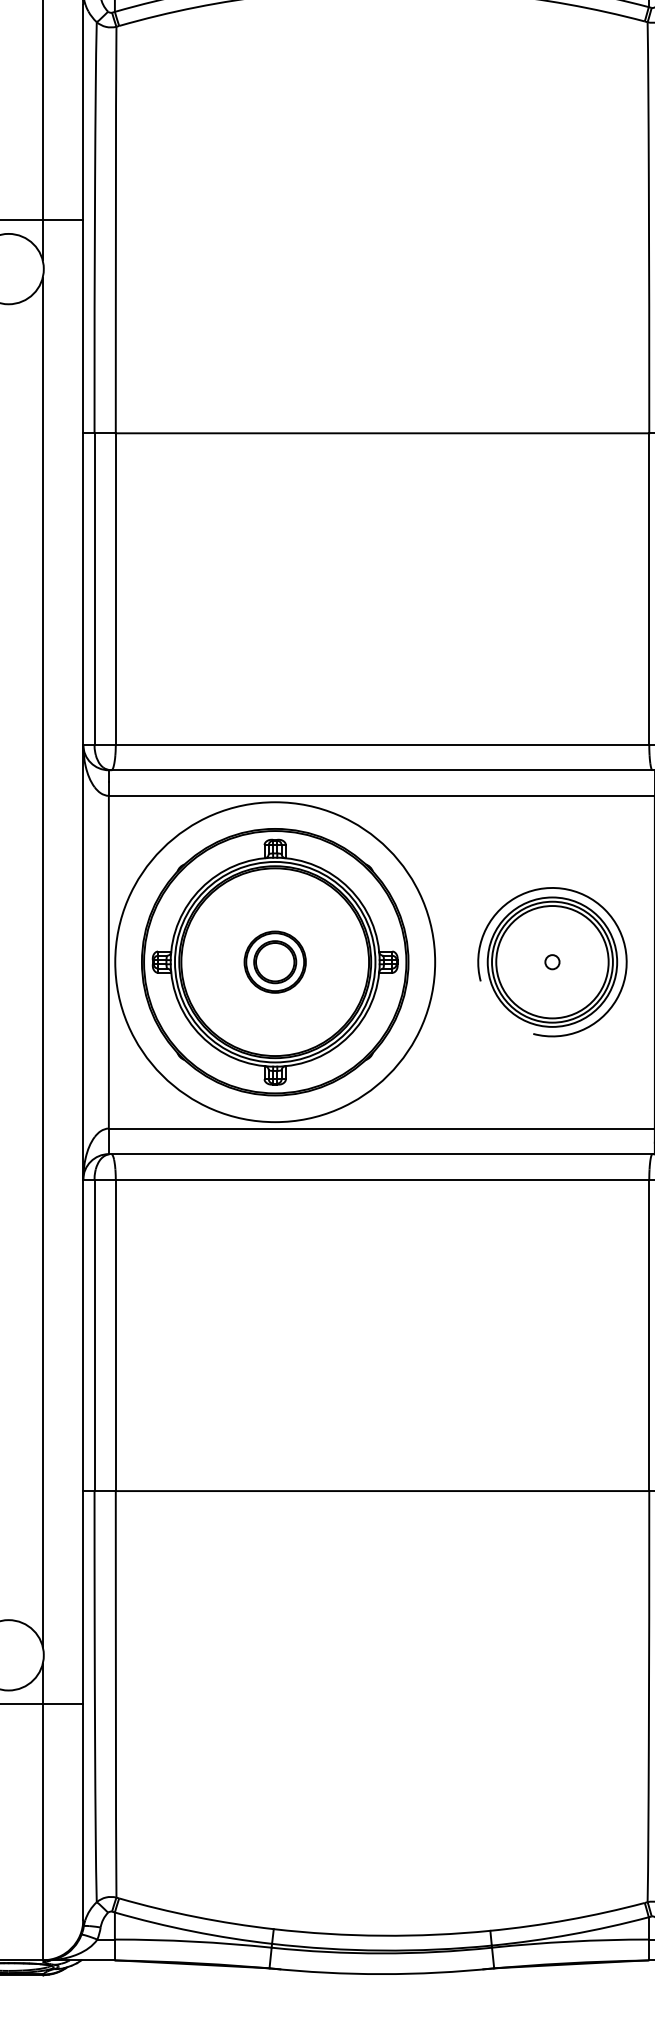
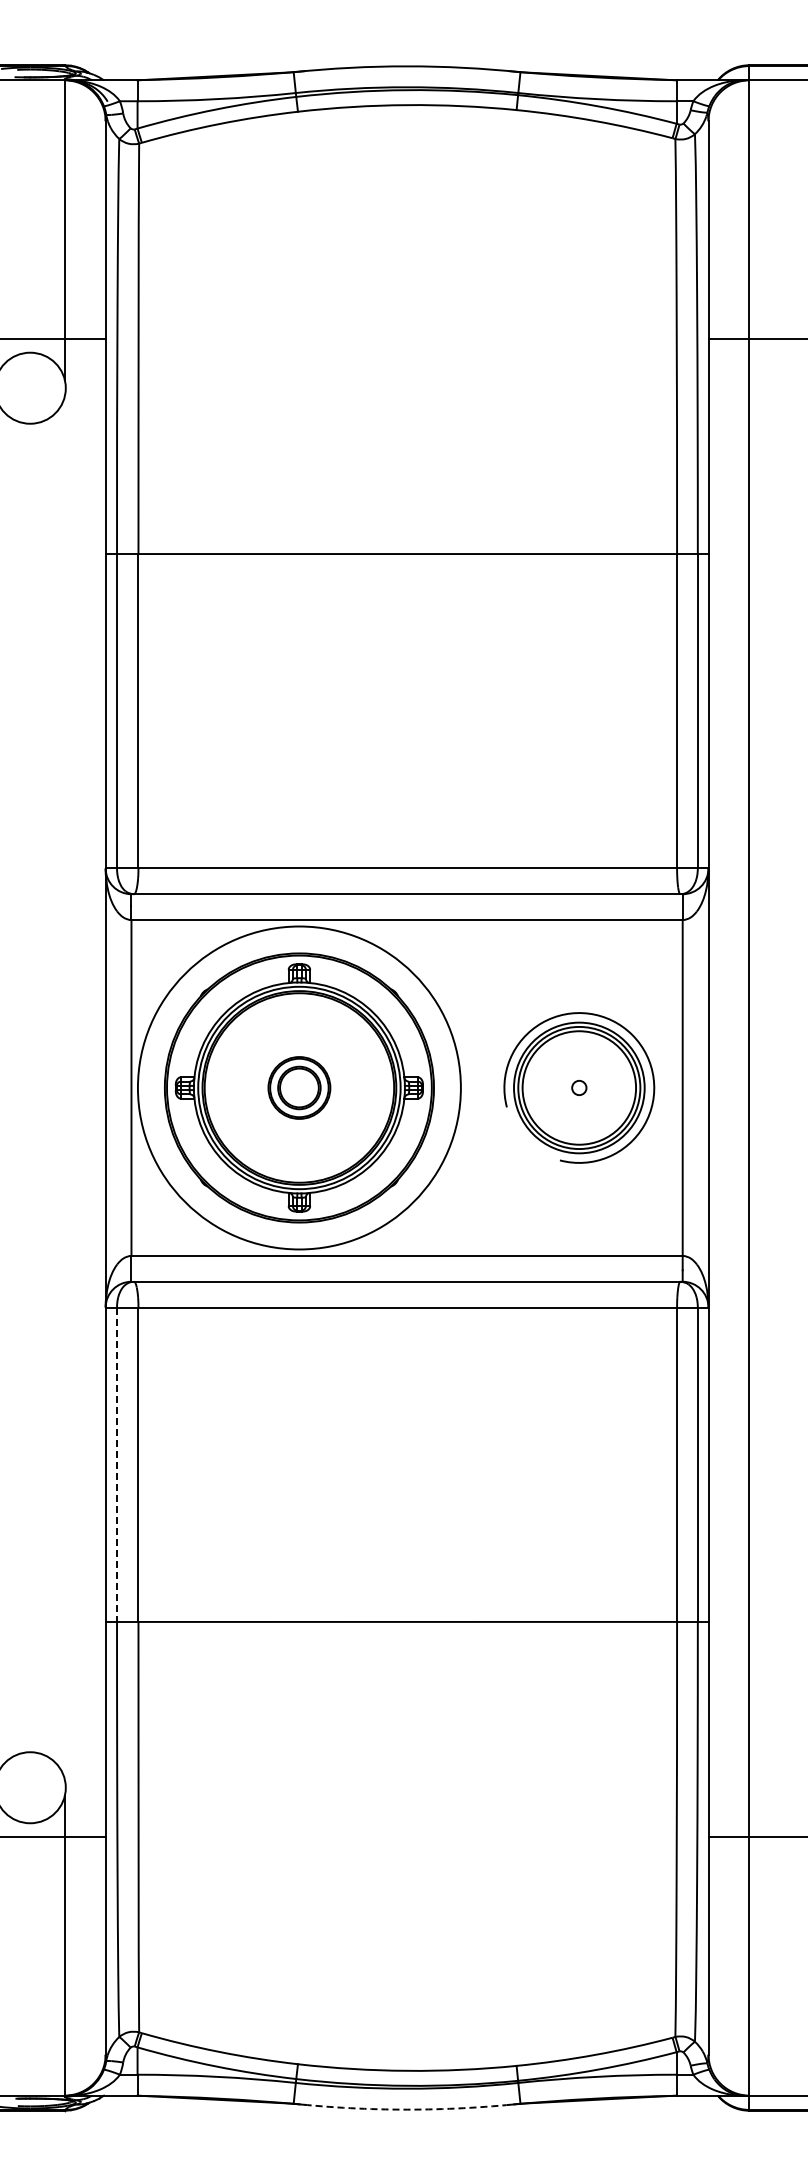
line: (42, 961) -> (64, 1087), removed
line: (95, 1336) -> (117, 1465), solid -> dashed
arc: (382, 1974) -> (407, 2109), solid -> dashed

